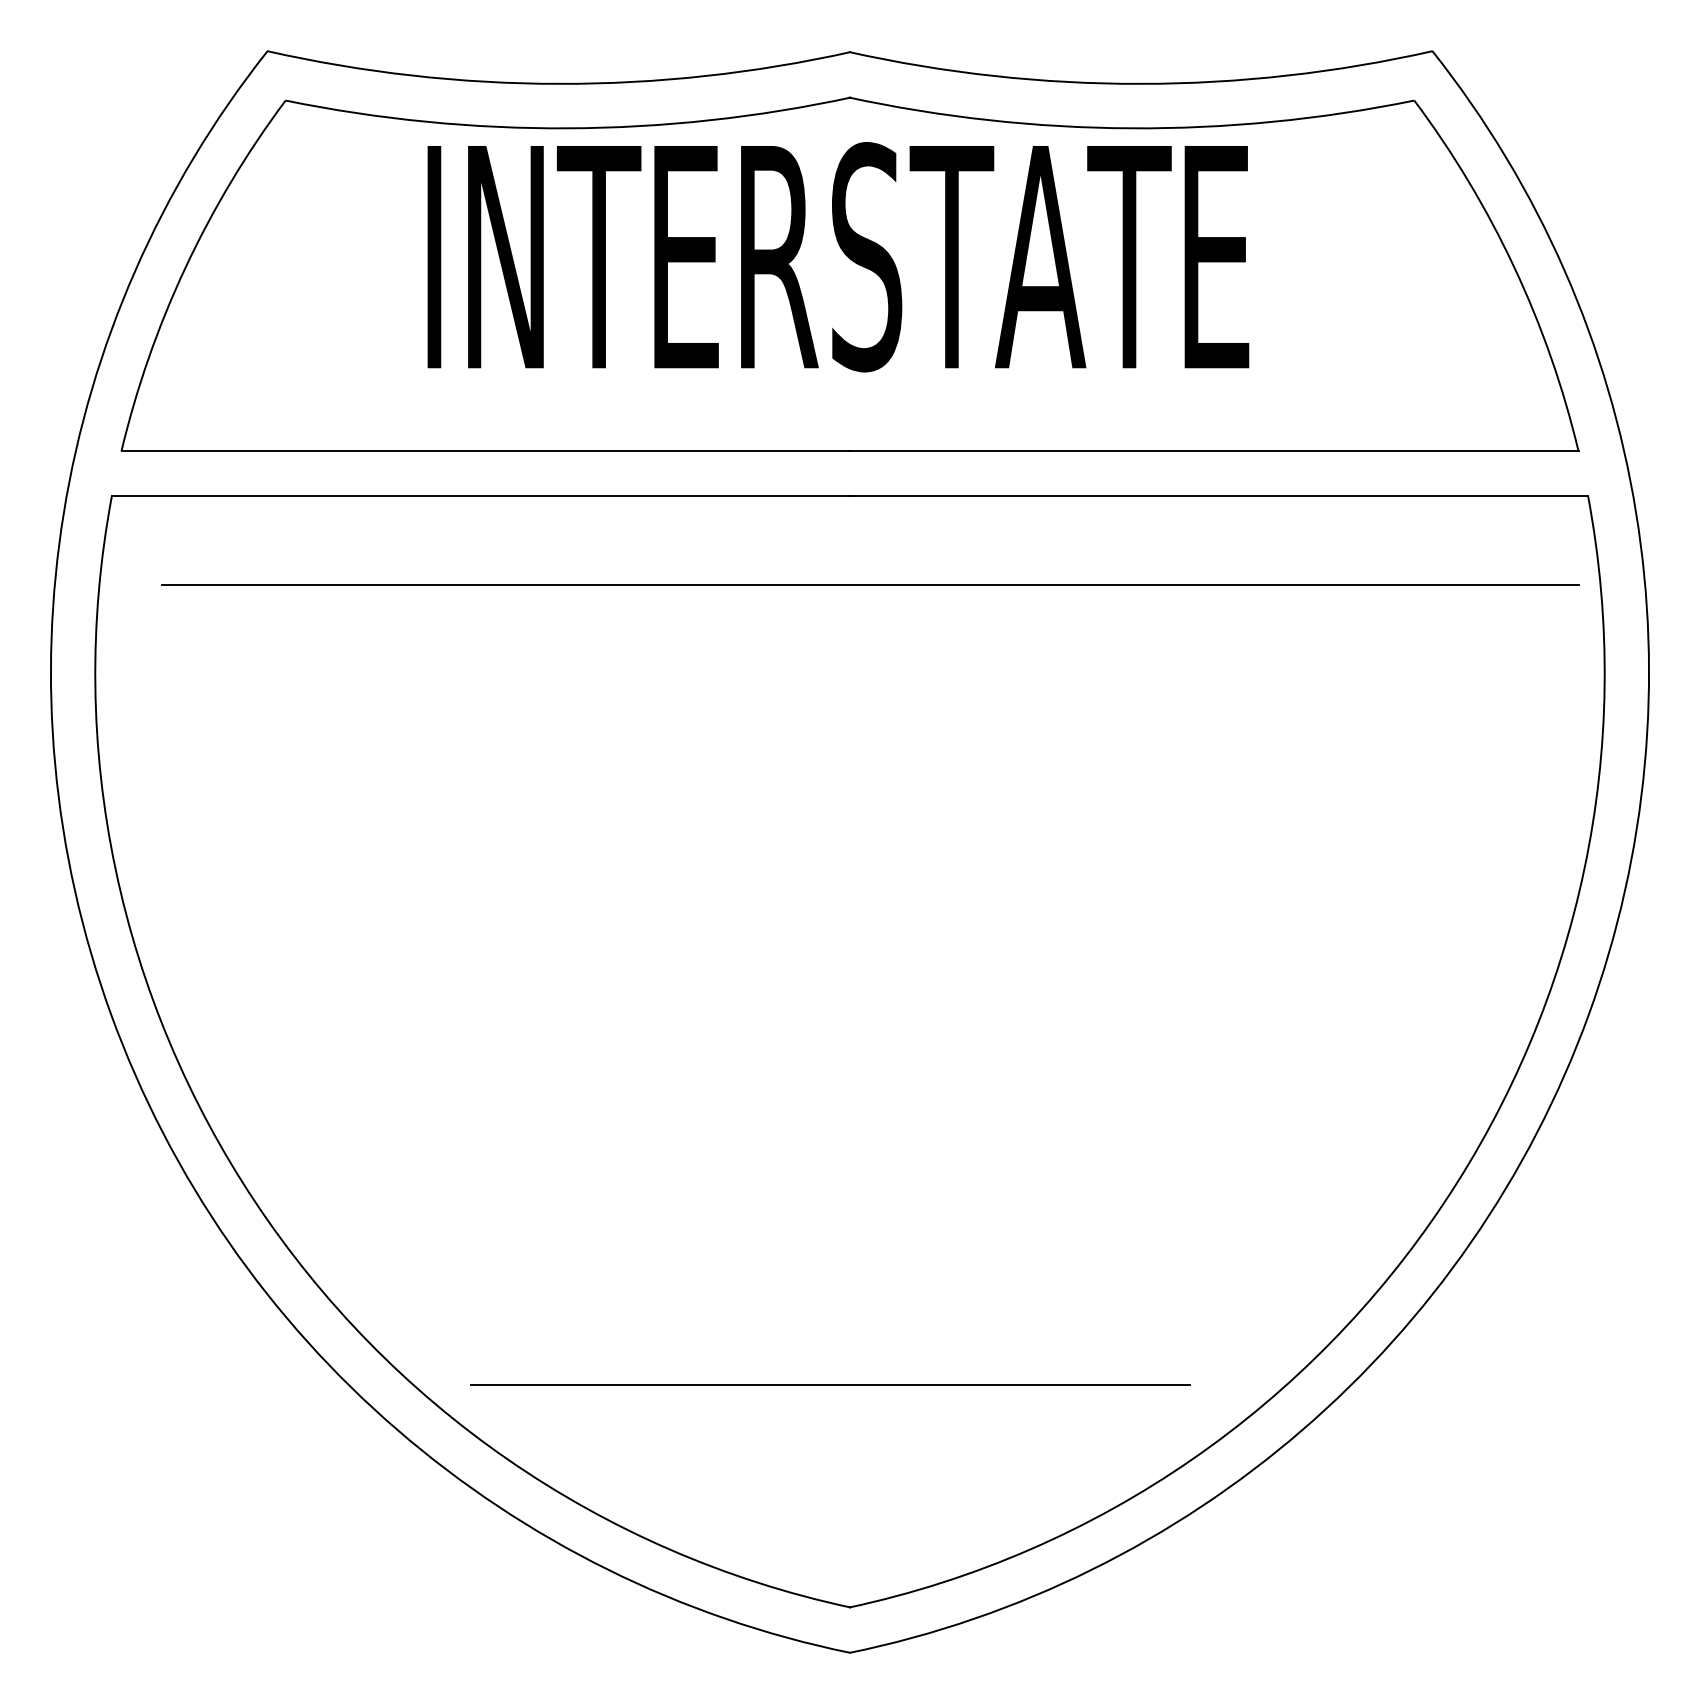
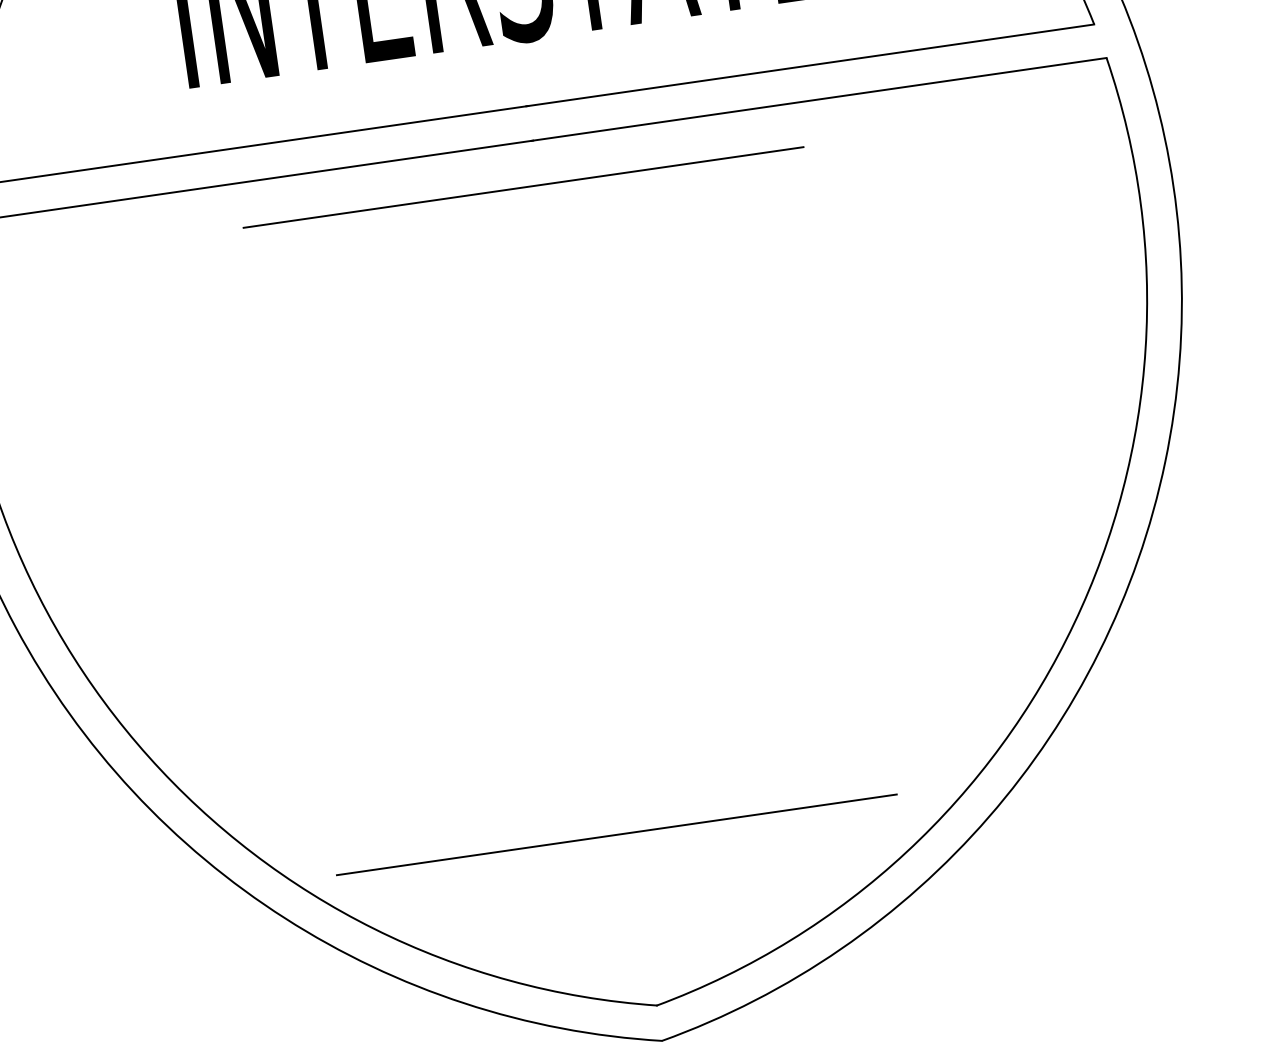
line: (830, 552) -> (523, 186), added
line: (870, 584) -> (558, 207), removed

